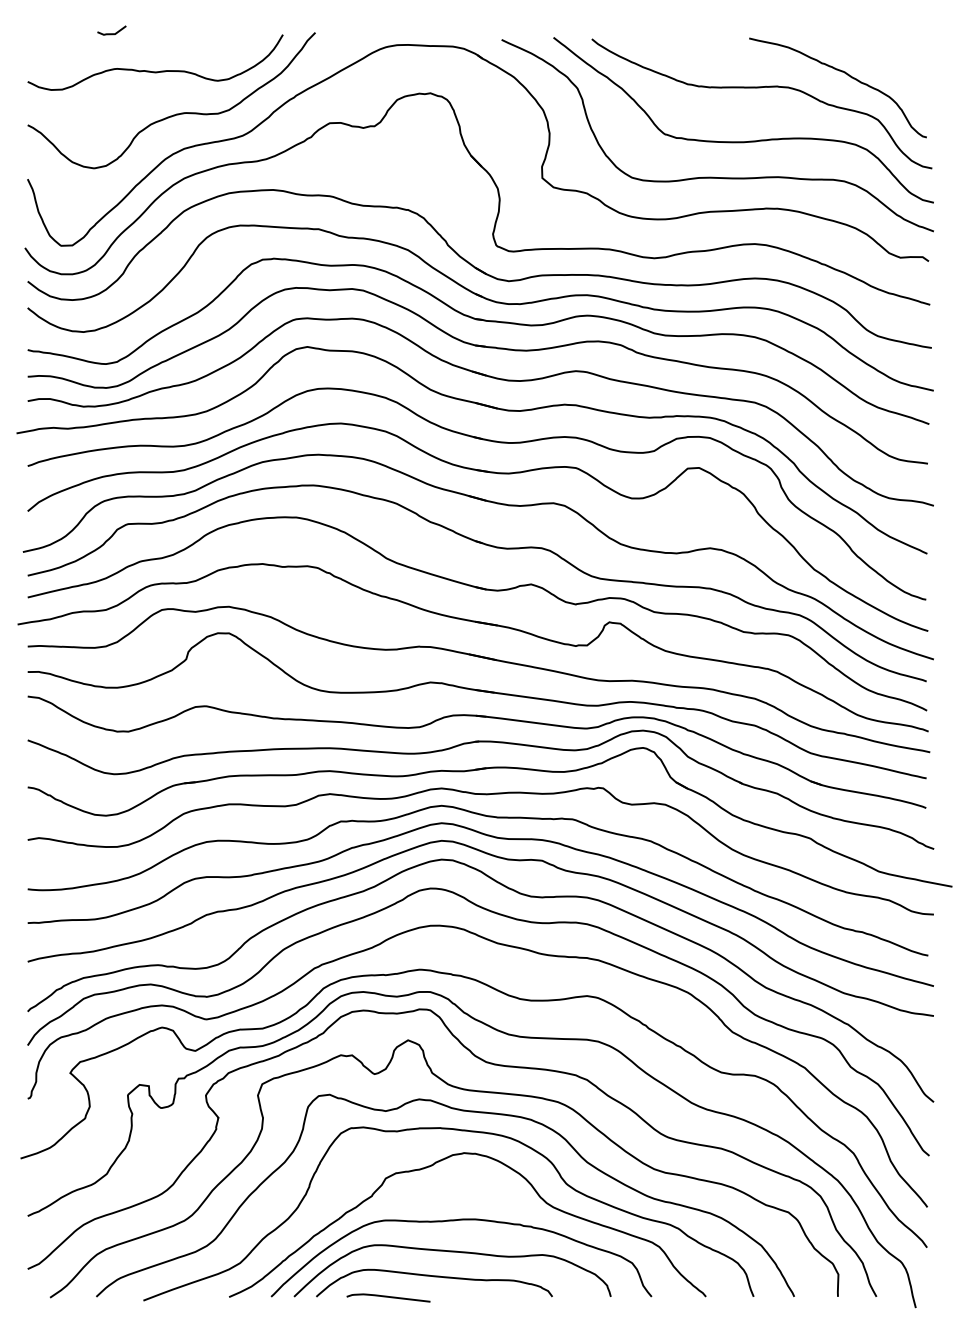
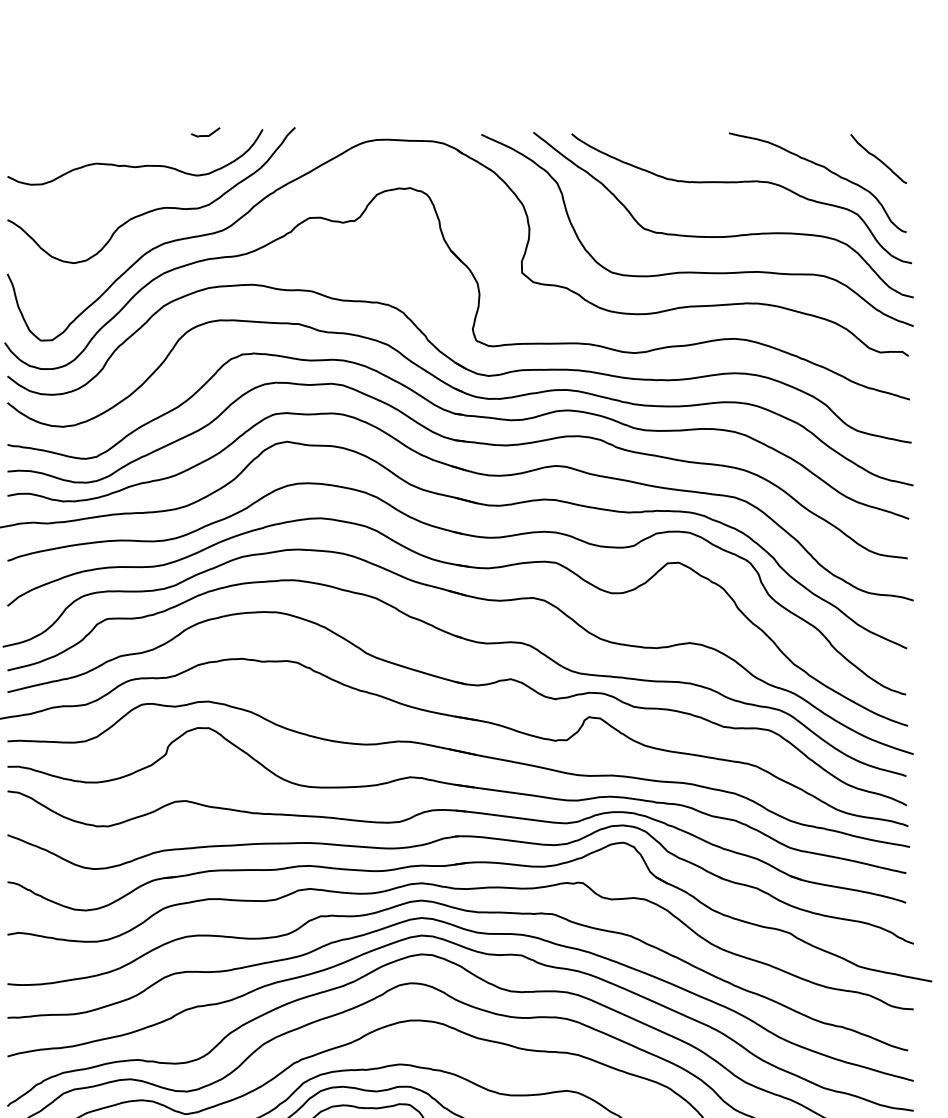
line: (111, 33) -> (205, 135), moved
curve: (898, 64) -> (878, 159), added

